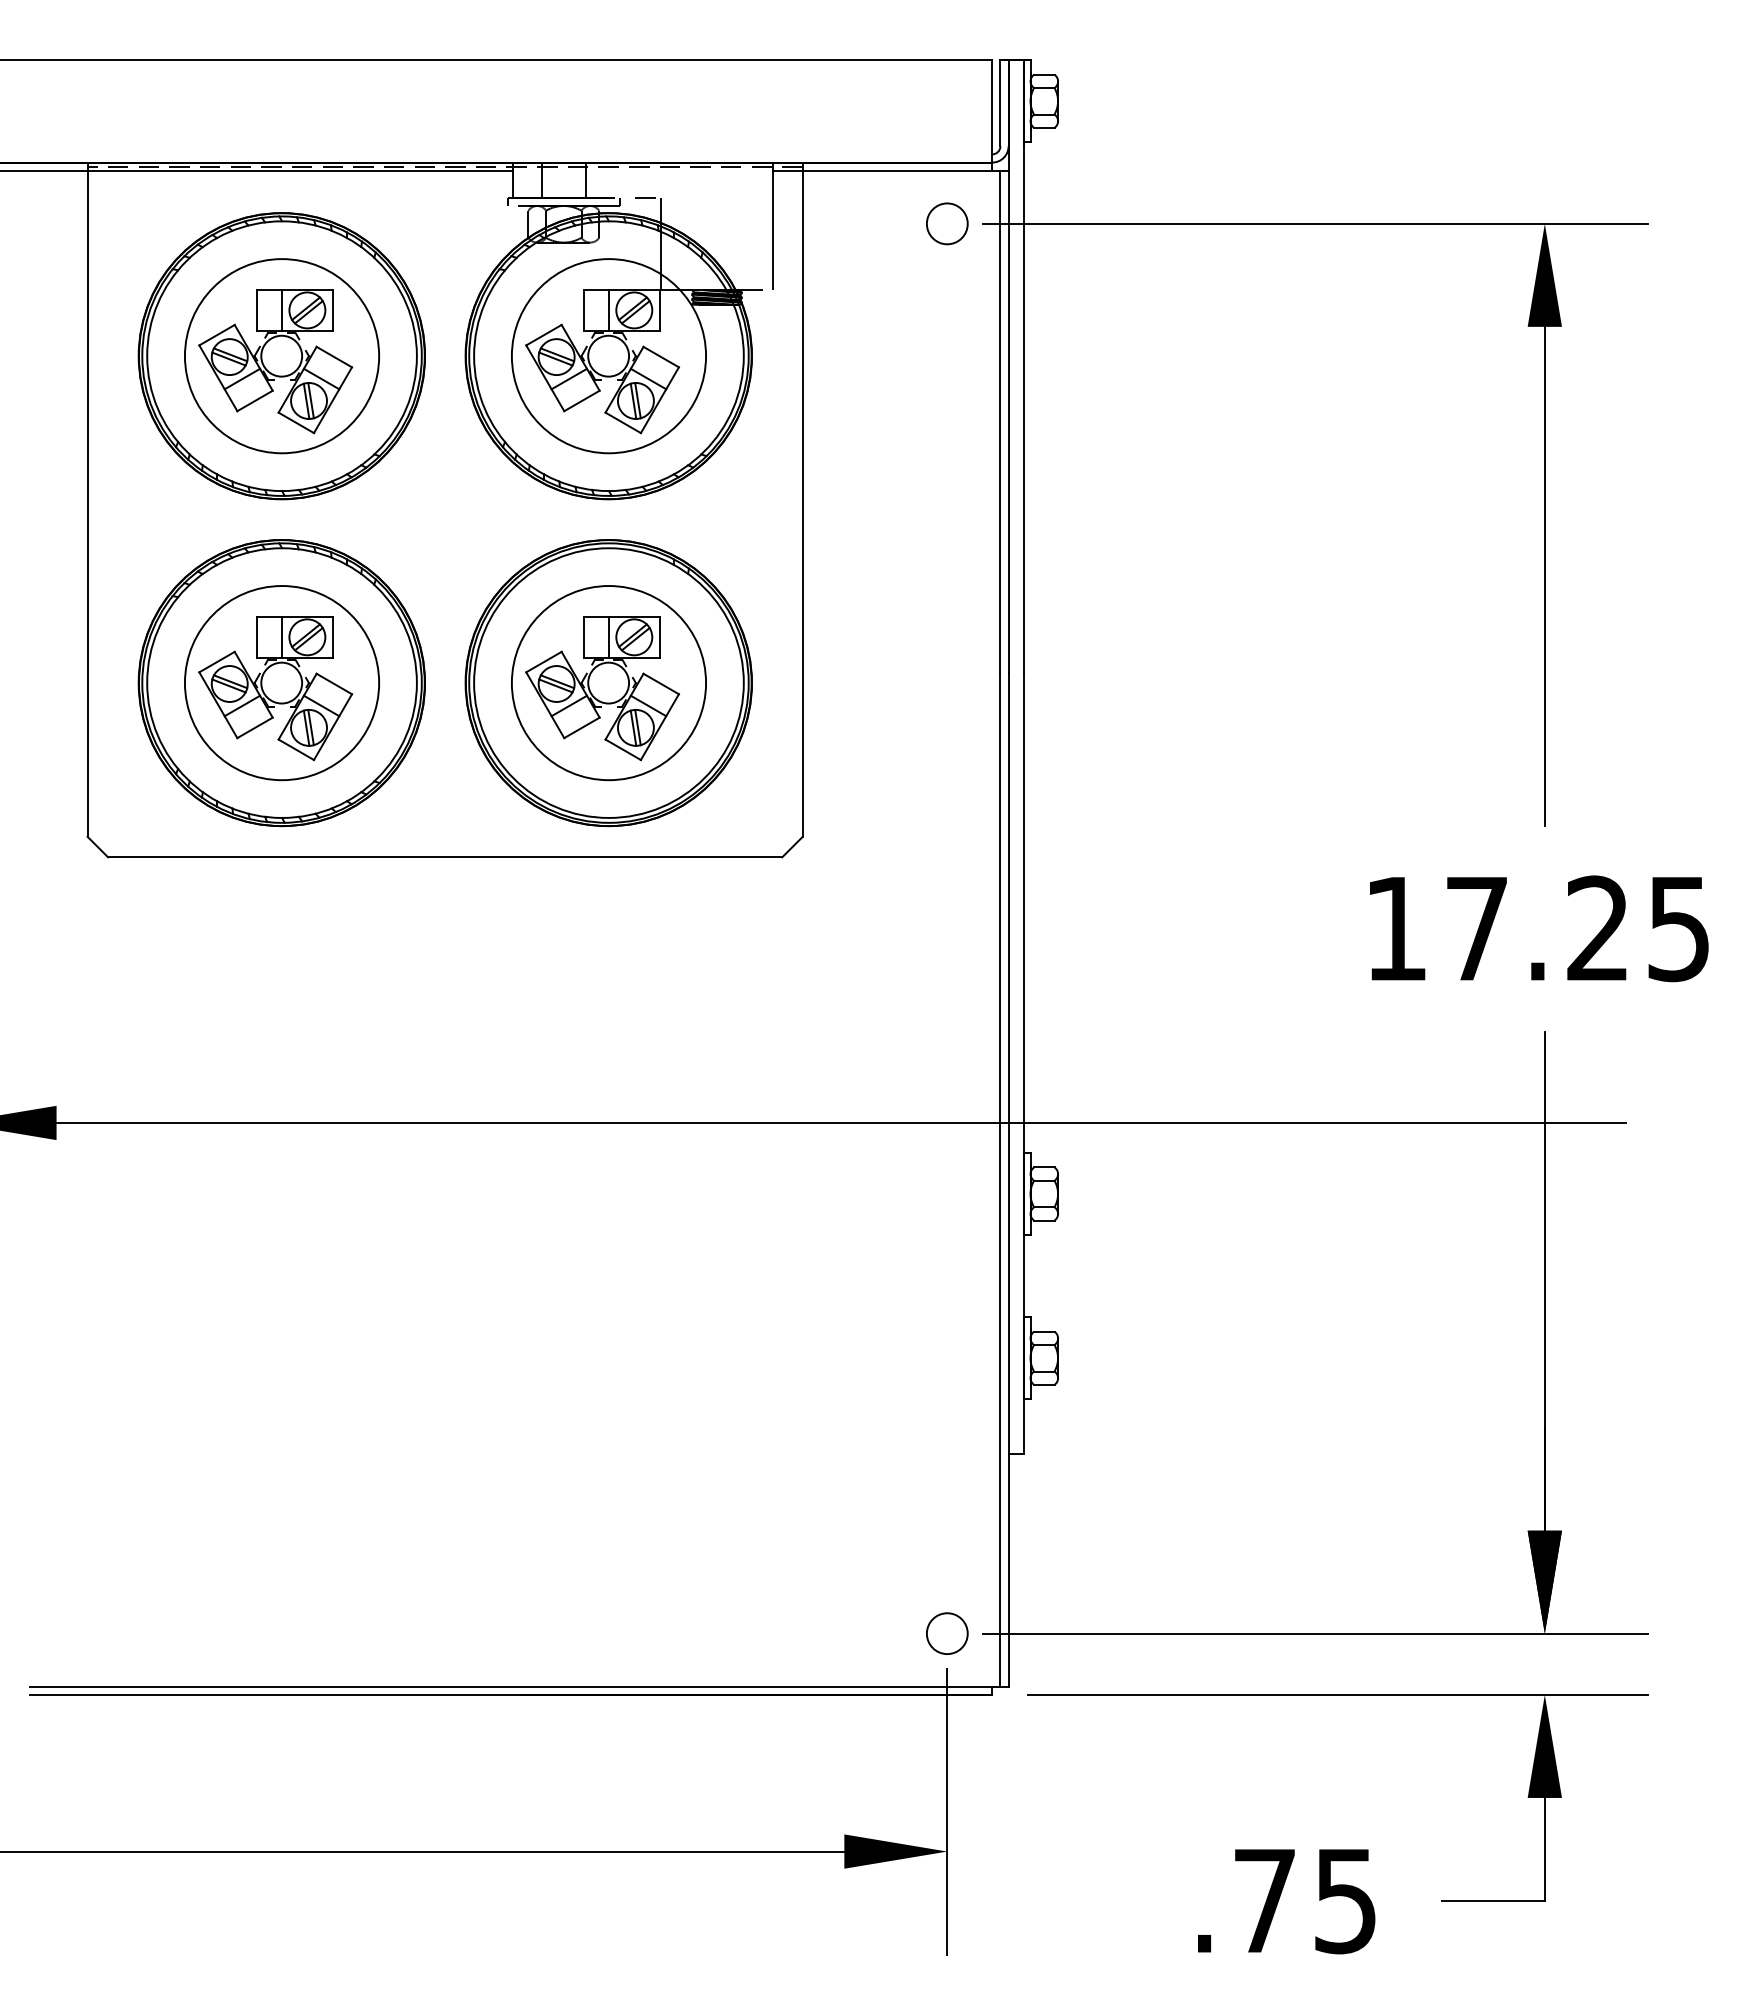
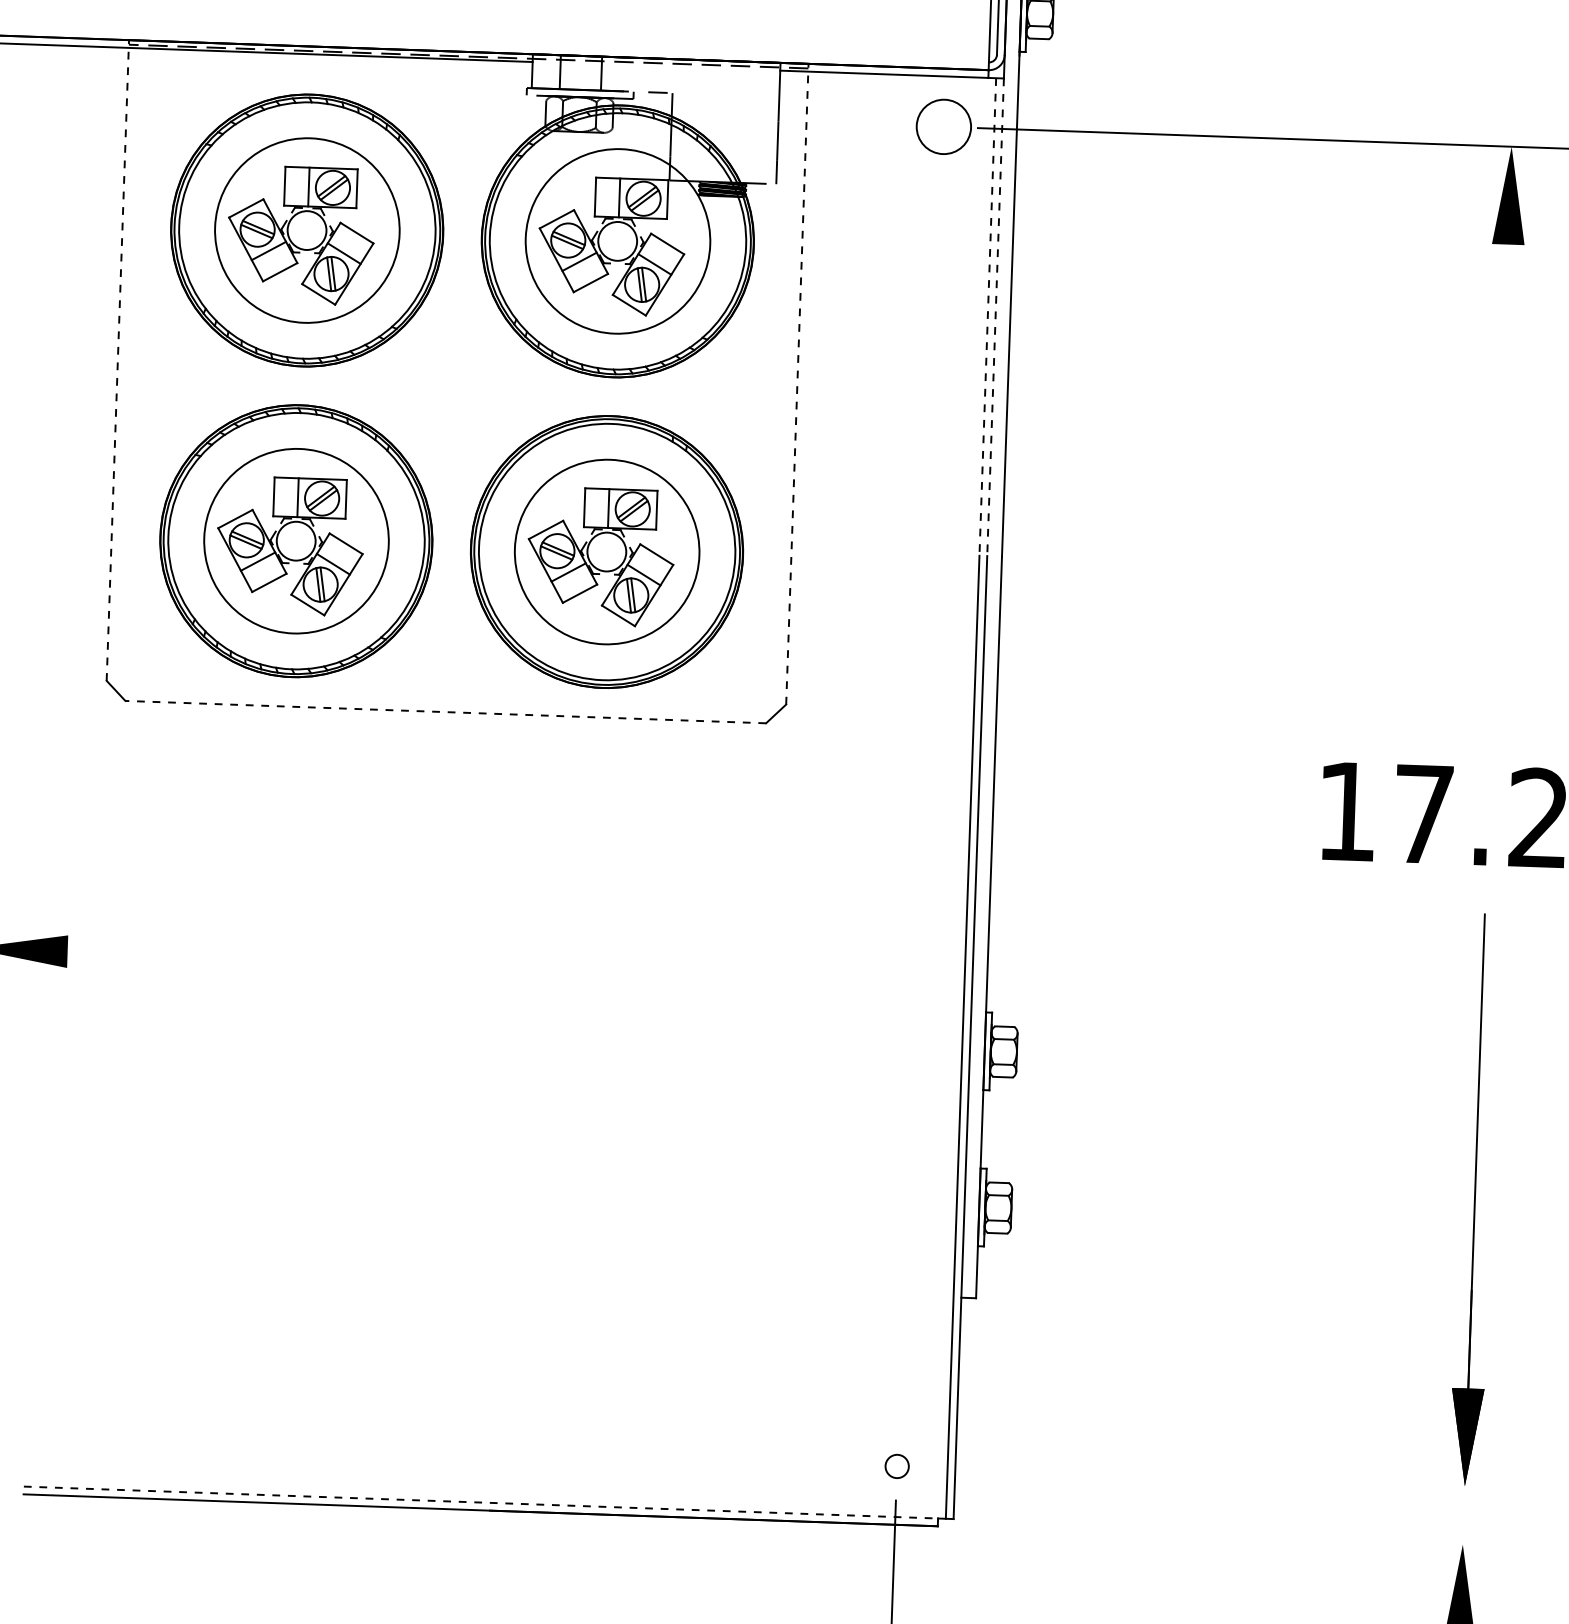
circle: (946, 223) -> (943, 126), size x1.4
line: (1000, 422) -> (987, 317), solid -> dashed
line: (1008, 422) -> (995, 317), solid -> dashed
line: (87, 499) -> (117, 360), solid -> dashed
line: (802, 499) -> (797, 384), solid -> dashed
line: (1544, 575) -> (1499, 480), removed
line: (444, 857) -> (445, 712), solid -> dashed
line: (840, 1122) -> (812, 977), removed
circle: (947, 1633) -> (897, 1466), size x0.6
line: (1315, 1633) -> (1246, 1478), removed
line: (511, 1686) -> (481, 1502), solid -> dashed
line: (1337, 1694) -> (1265, 1537), removed

